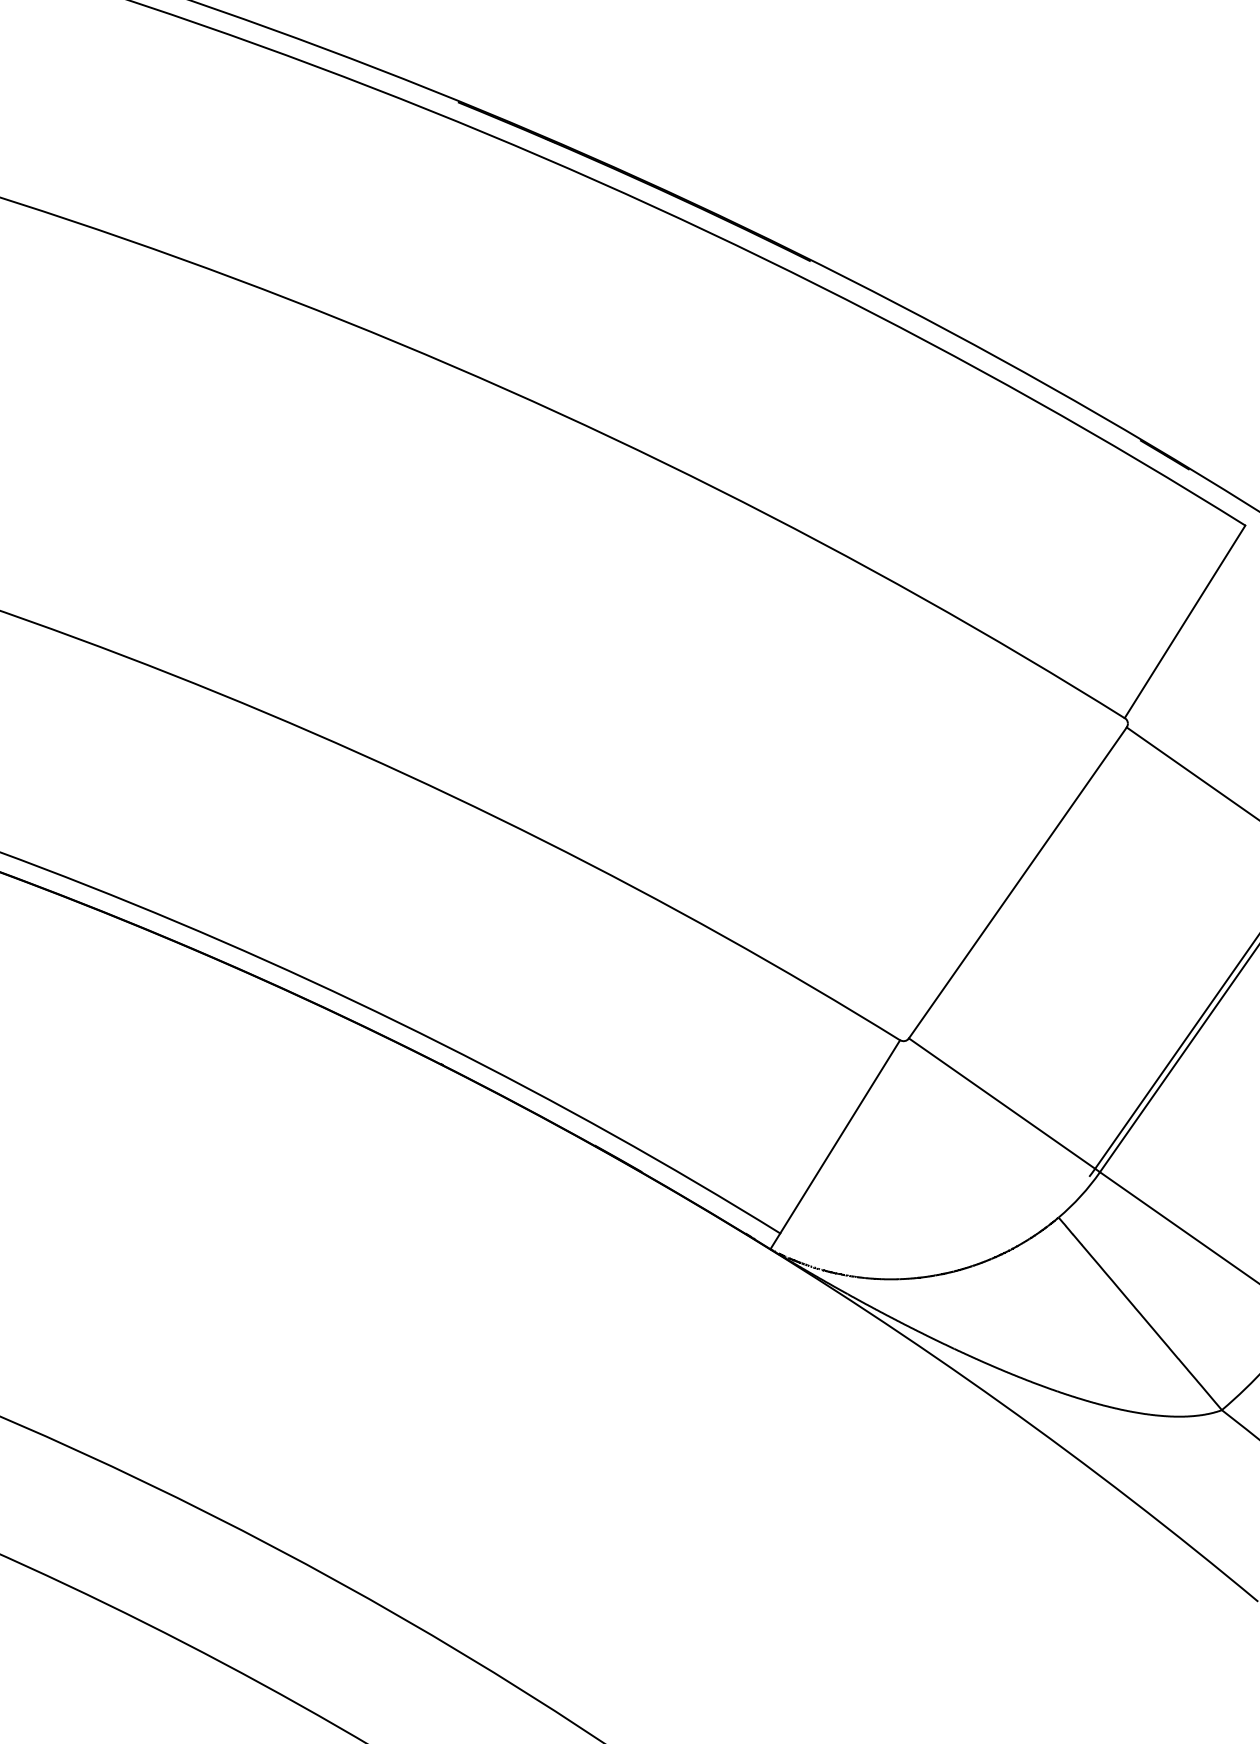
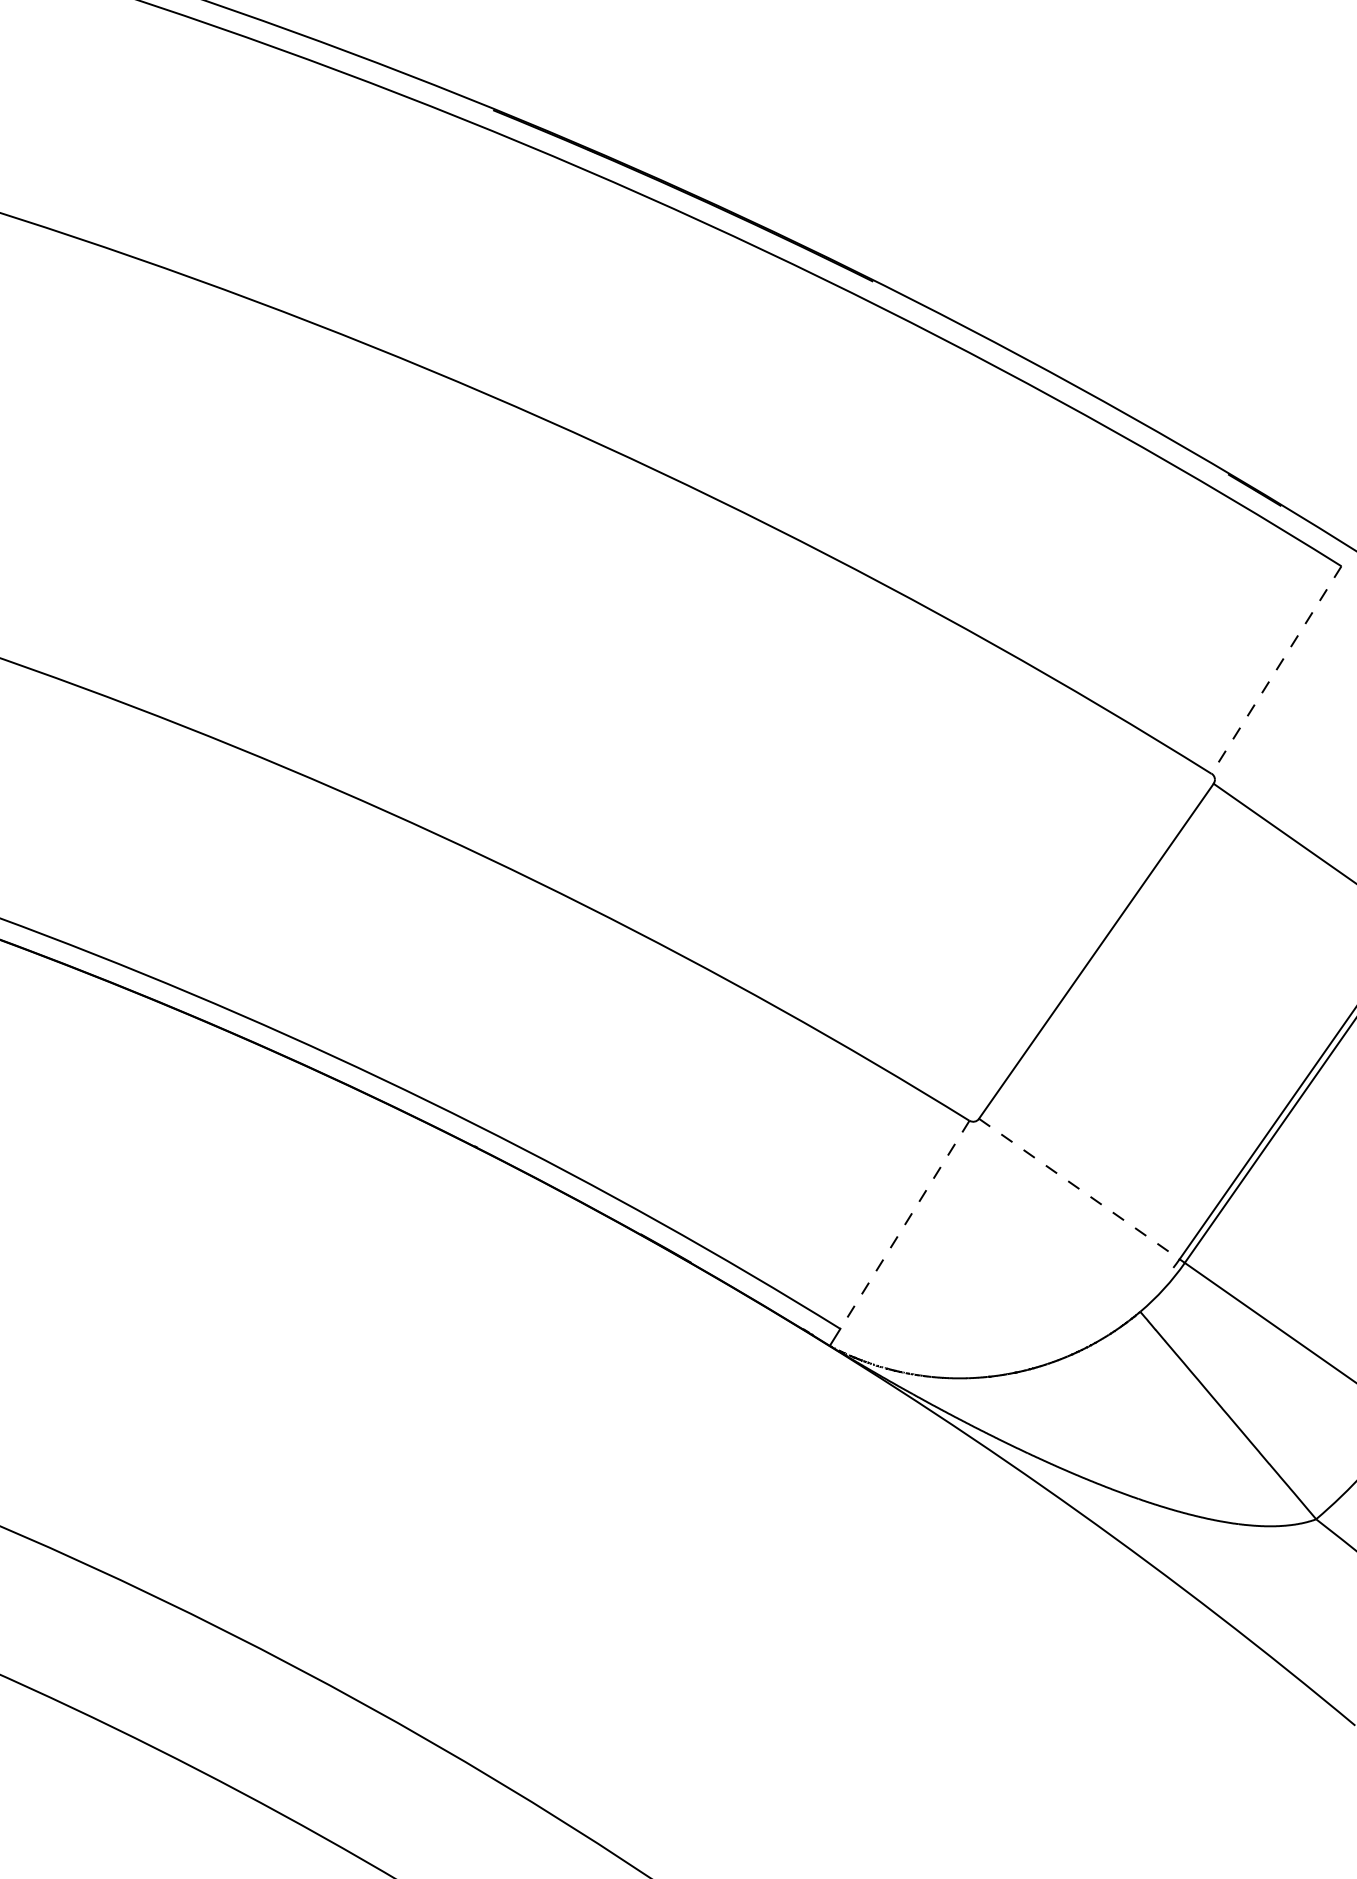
line: (1185, 622) -> (1276, 670), solid -> dashed
line: (1002, 1104) -> (1079, 1189), solid -> dashed
line: (839, 1137) -> (904, 1225), solid -> dashed

